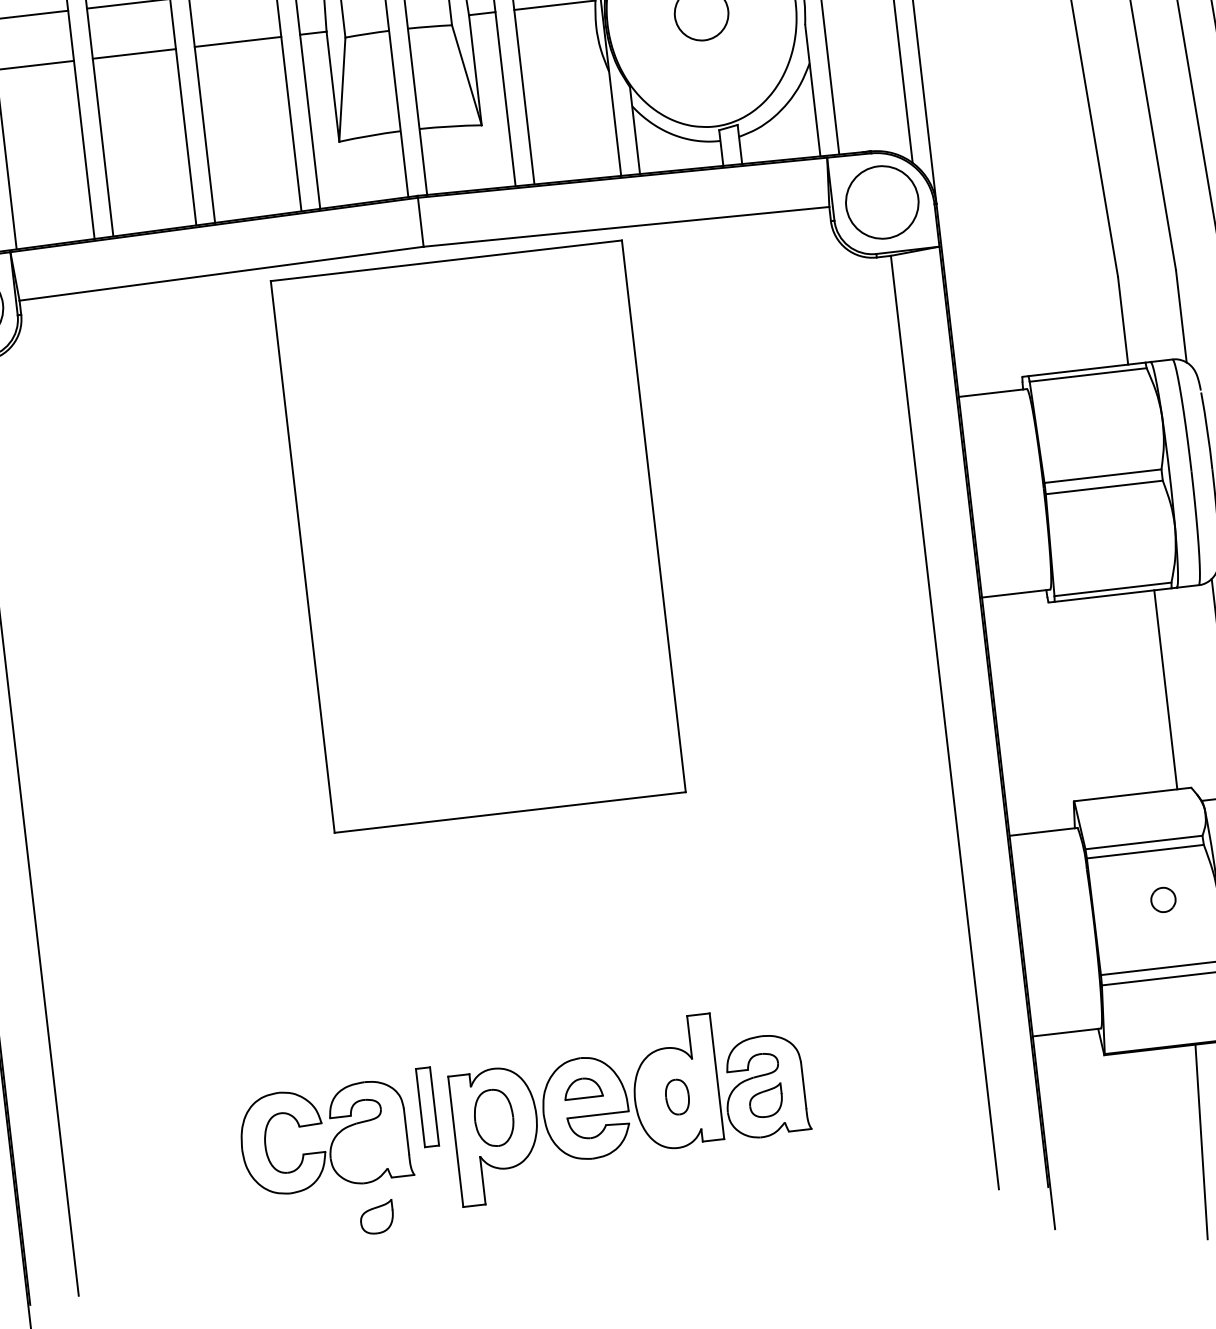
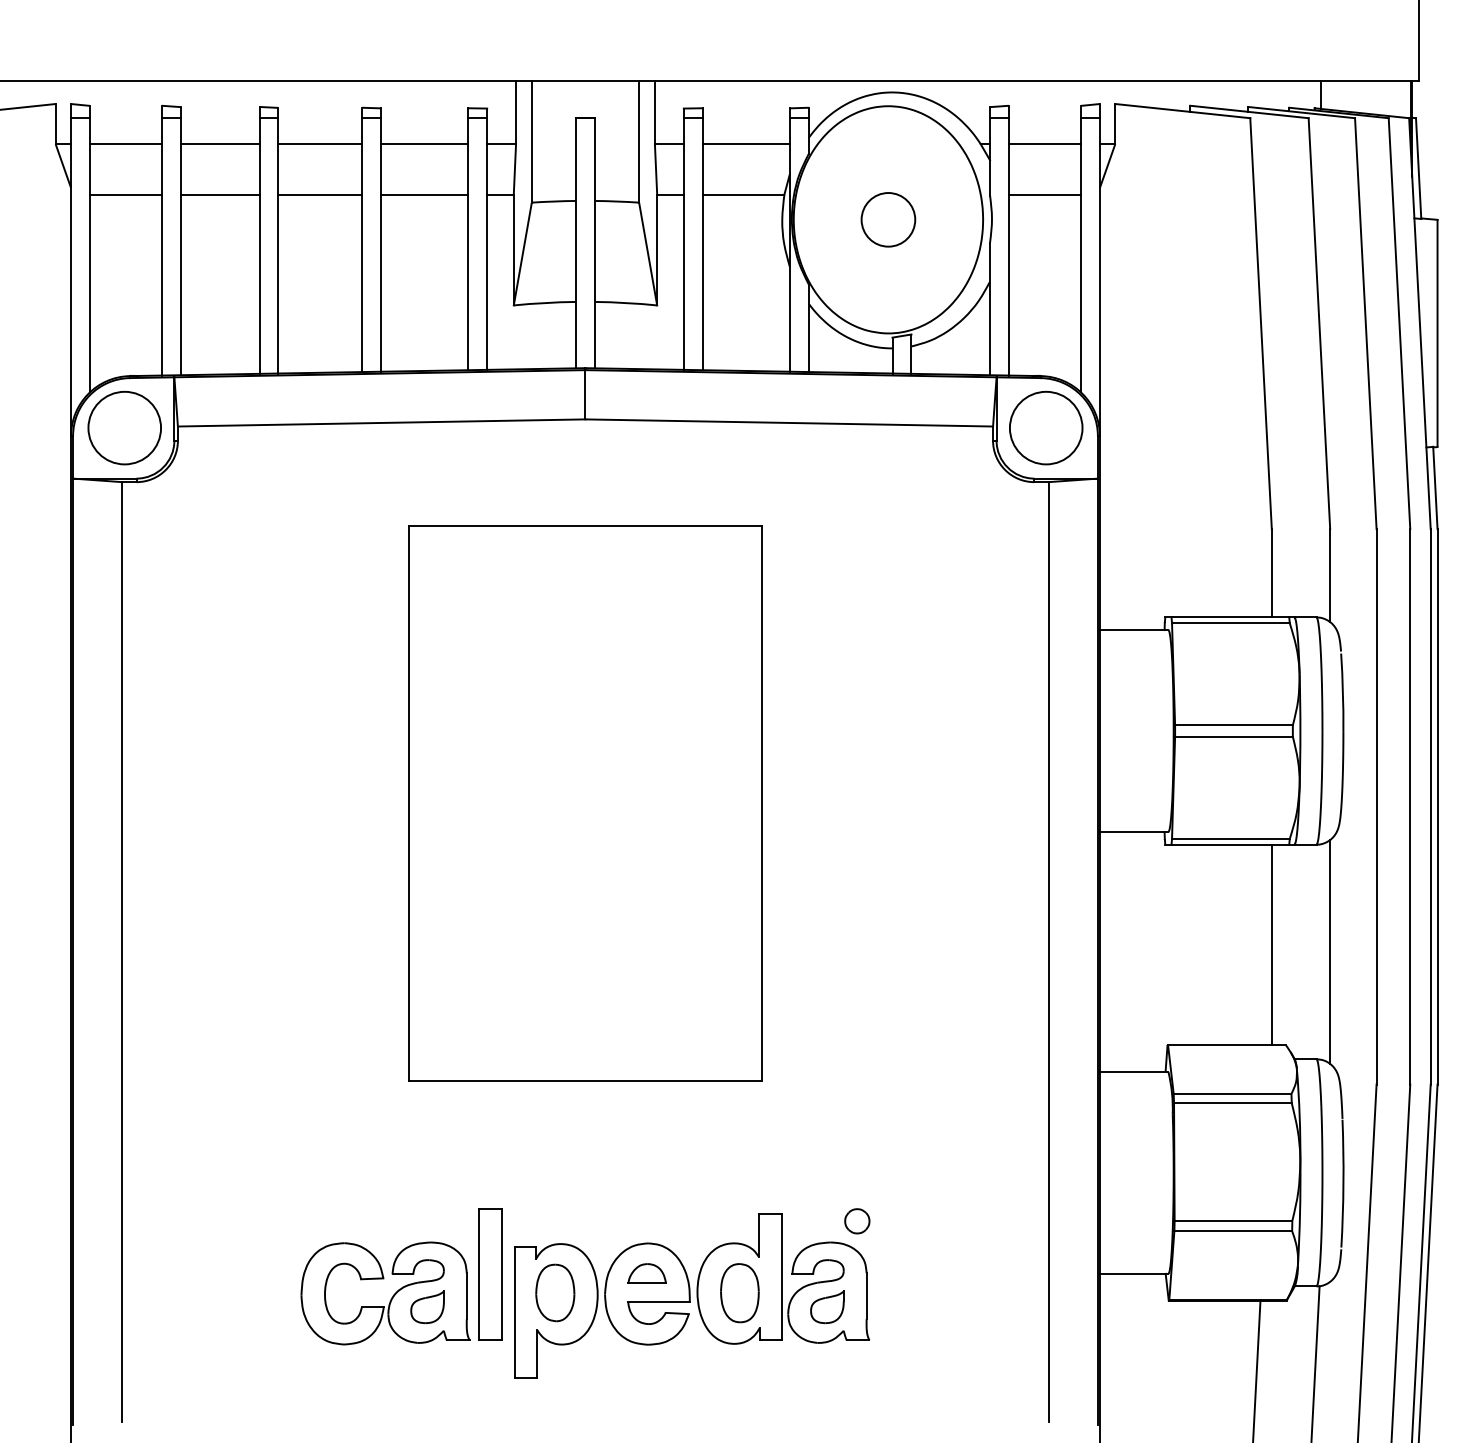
part: (478, 536) -> (585, 803), moved
part: (1163, 900) -> (857, 1221), moved
part: (677, 1097) -> (739, 1293), size x1.67
part: (427, 1107) -> (490, 1274), size x1.67
part: (376, 1217) -> (427, 1307), moved

